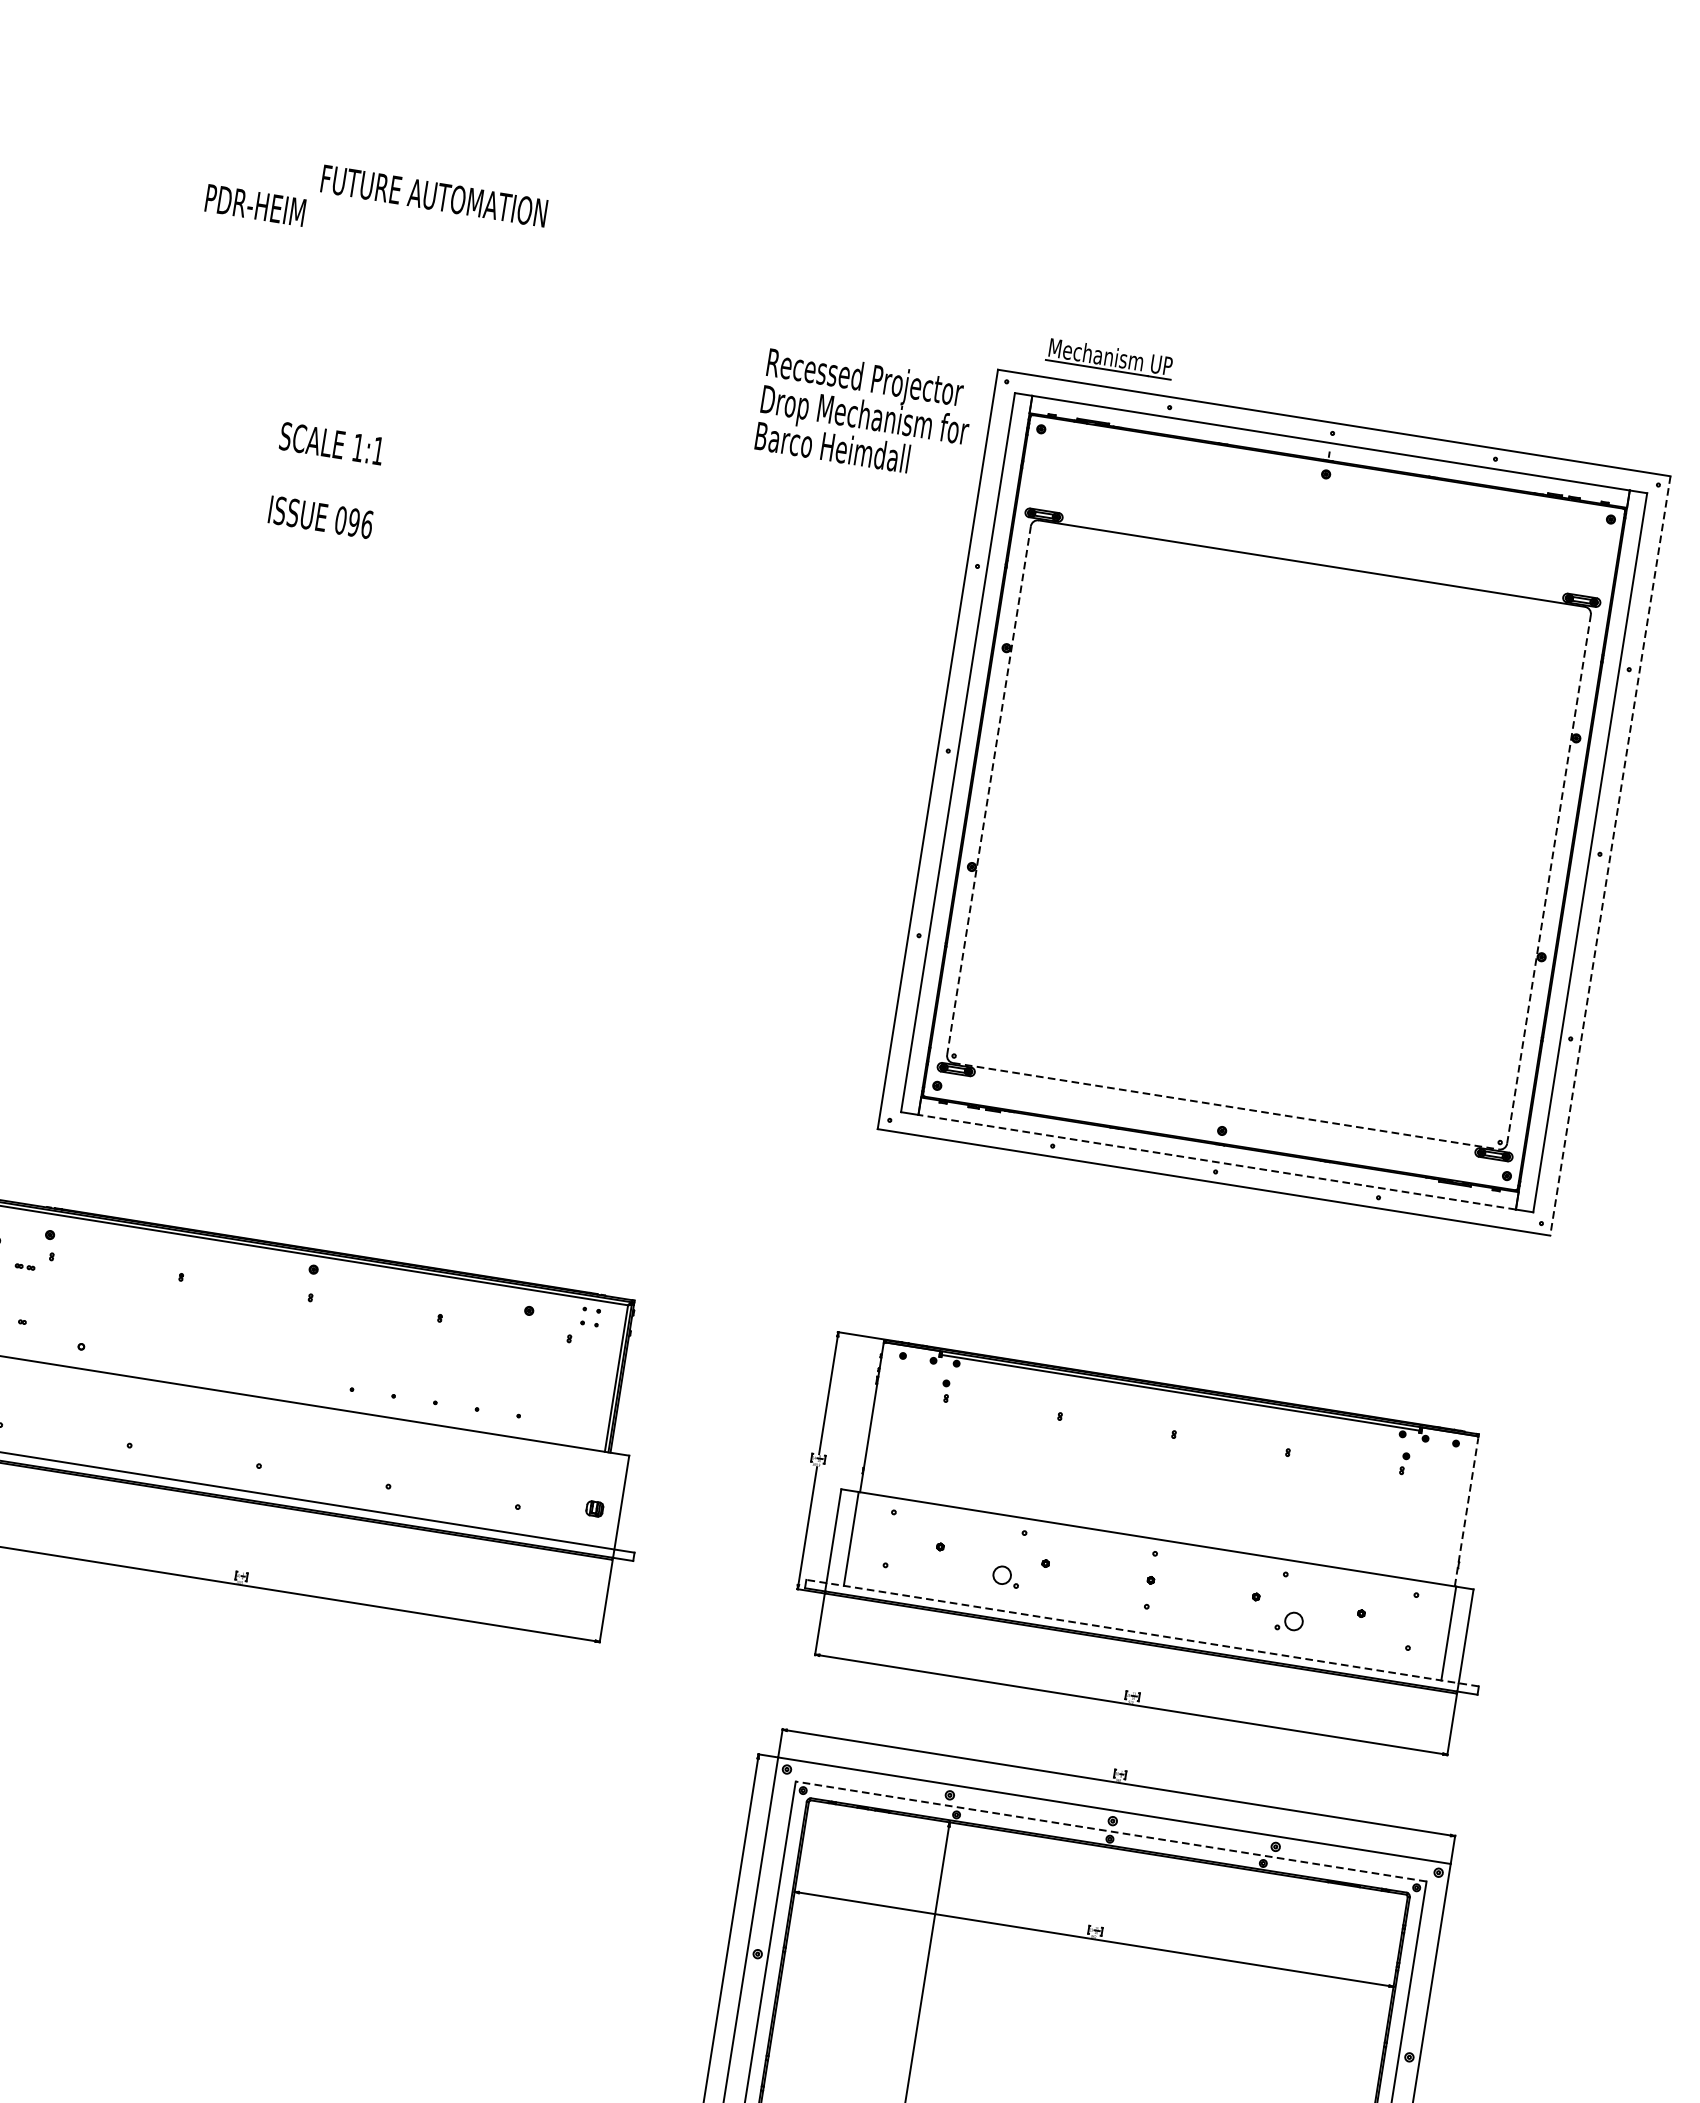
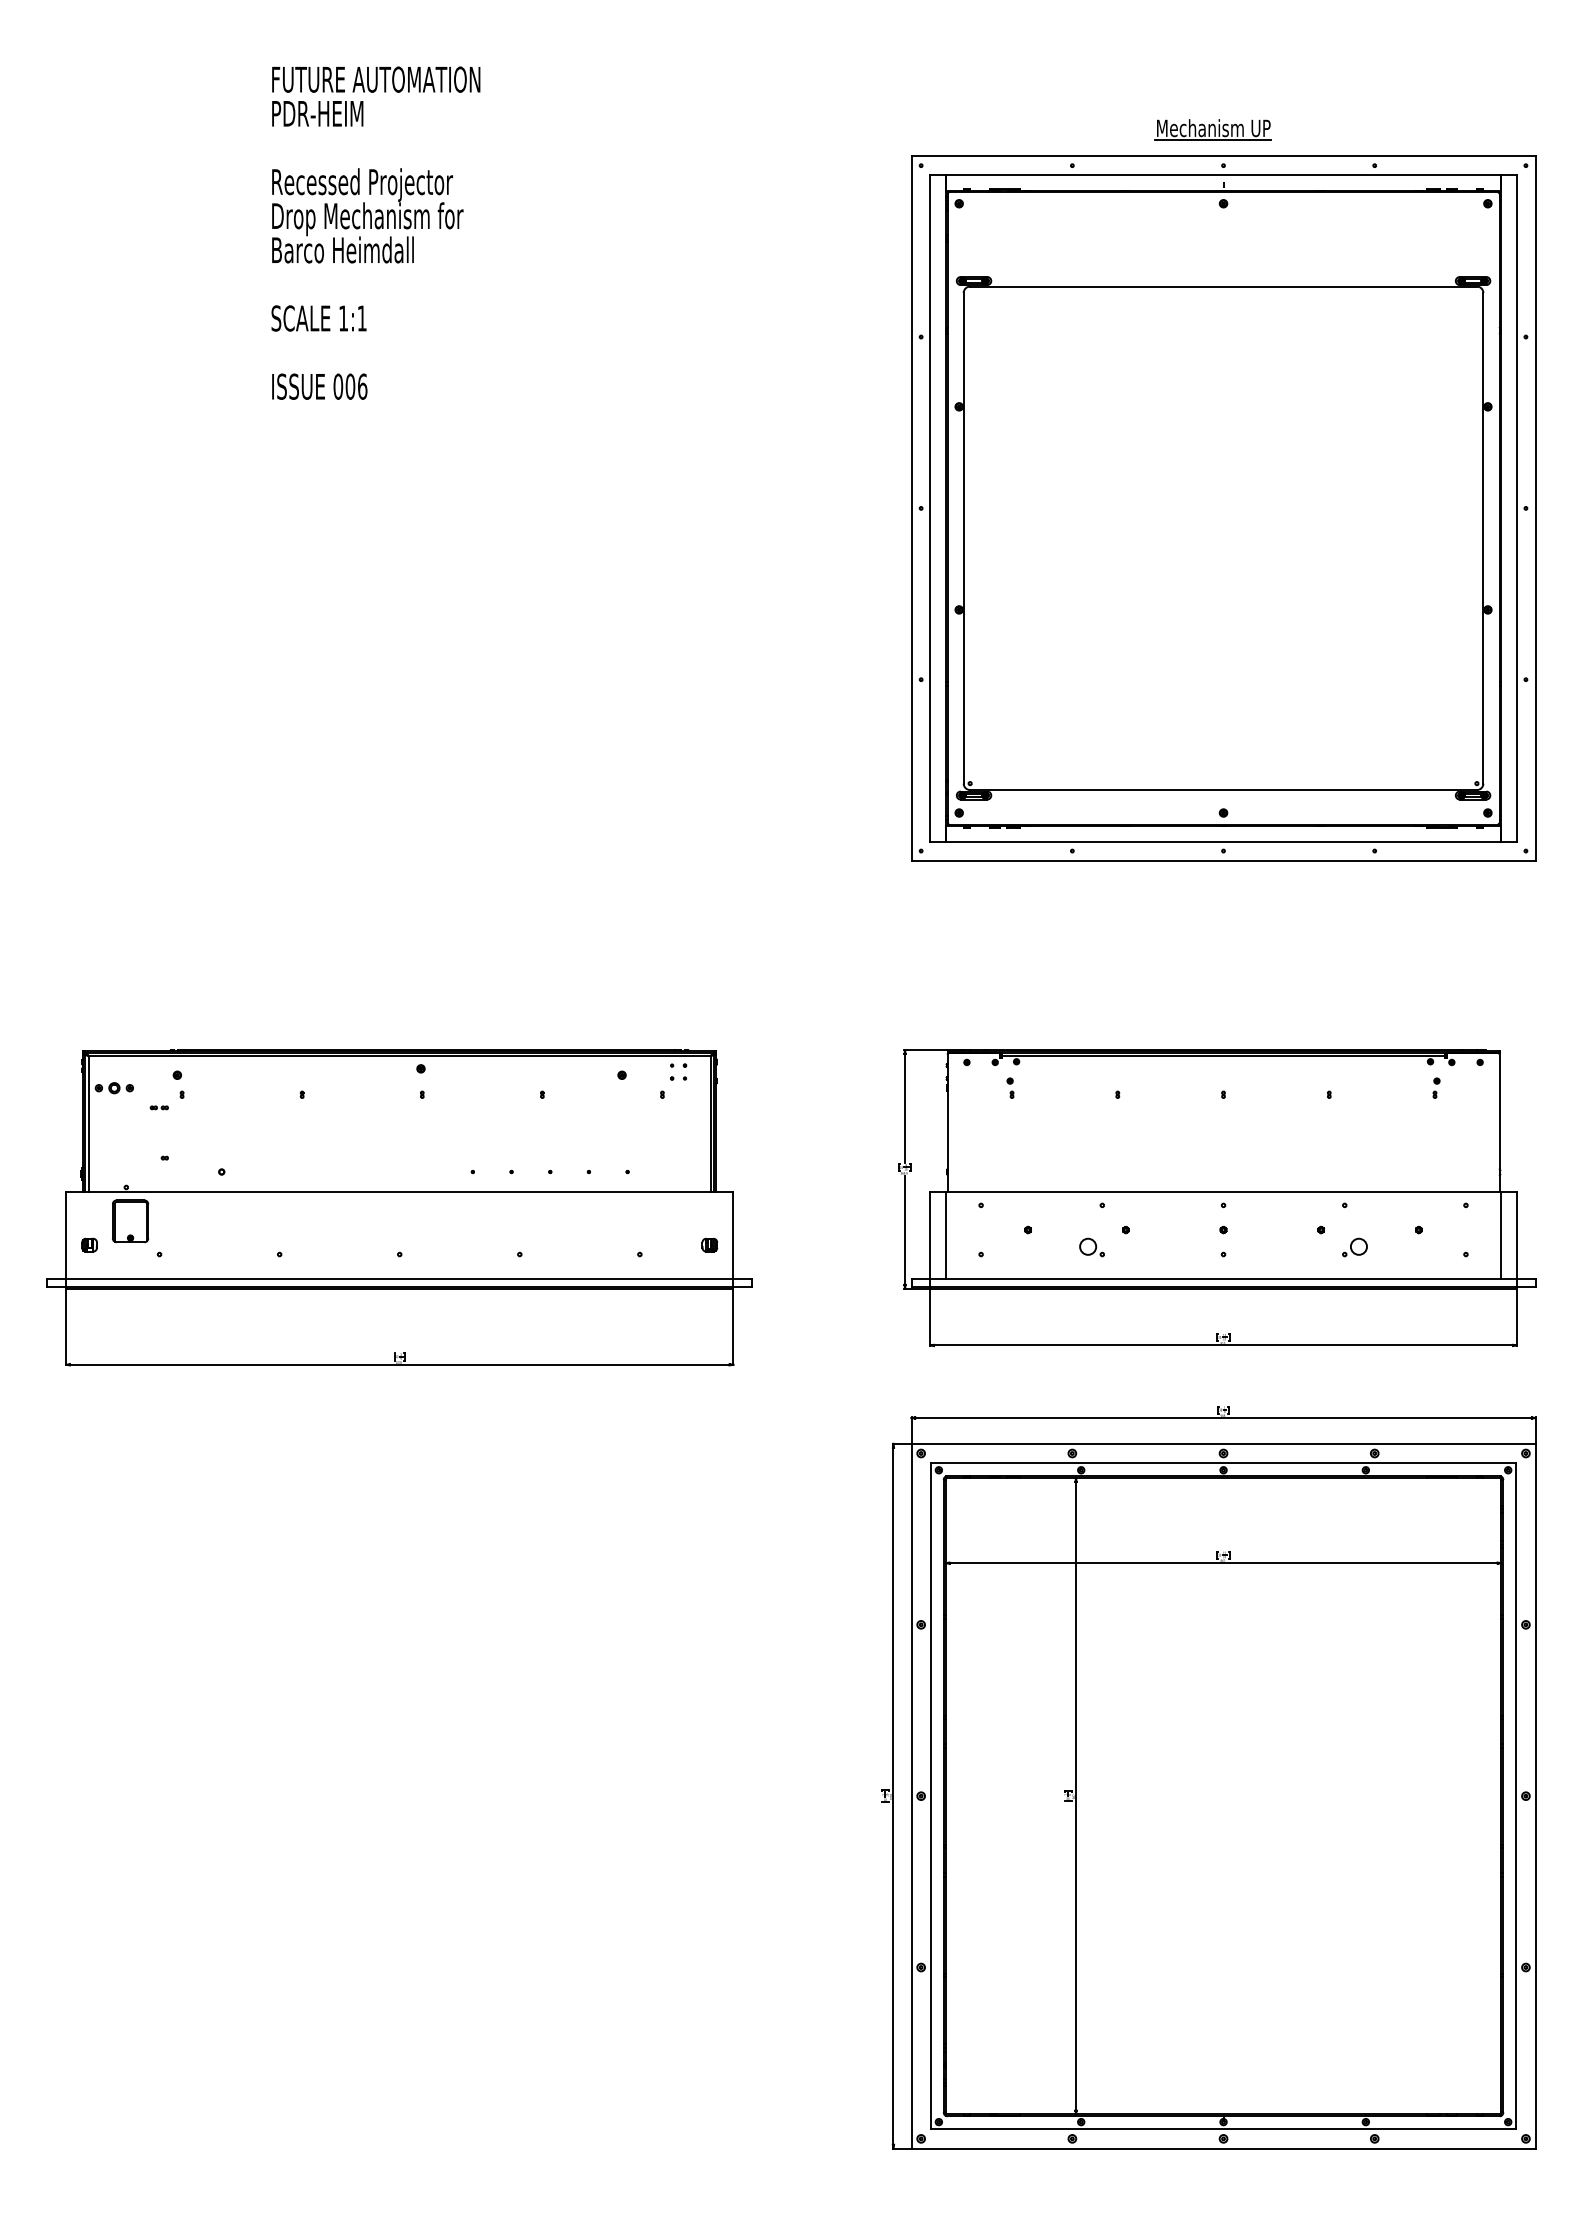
text: (255, 205) -> (317, 113), moved
part: (1109, 358) -> (1212, 129), moved
text: (865, 414) -> (367, 215), moved
text: (354, 522) -> (350, 386), 096 -> 006
line: (988, 790) -> (963, 538), dashed -> solid
line: (1610, 856) -> (1535, 508), dashed -> solid
line: (1549, 878) -> (1483, 537), dashed -> solid
line: (1227, 1106) -> (1224, 790), dashed -> solid
line: (1217, 1162) -> (1223, 842), dashed -> solid
line: (1466, 1512) -> (1499, 1123), dashed -> solid
line: (1142, 1633) -> (1223, 1279), dashed -> solid
line: (1111, 1831) -> (1223, 1463), dashed -> solid

